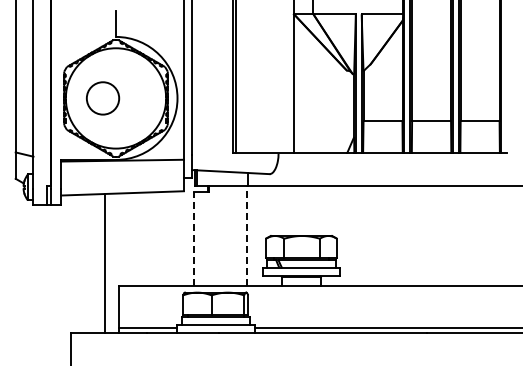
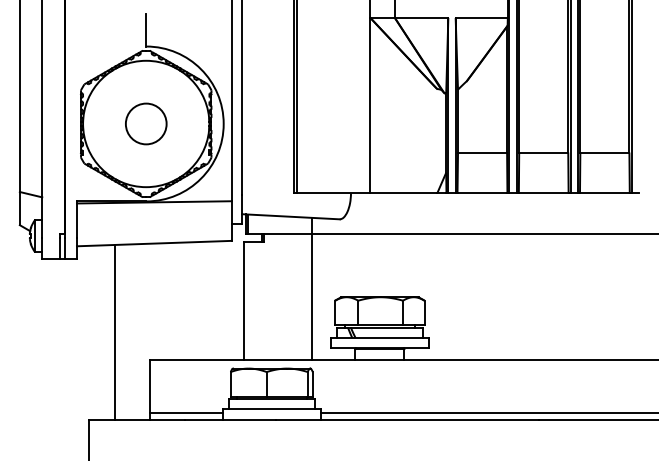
circle: (103, 98) -> (146, 124), moved
line: (247, 235) -> (311, 296), dashed -> solid
line: (193, 239) -> (243, 301), dashed -> solid
line: (104, 263) -> (114, 331), moved

